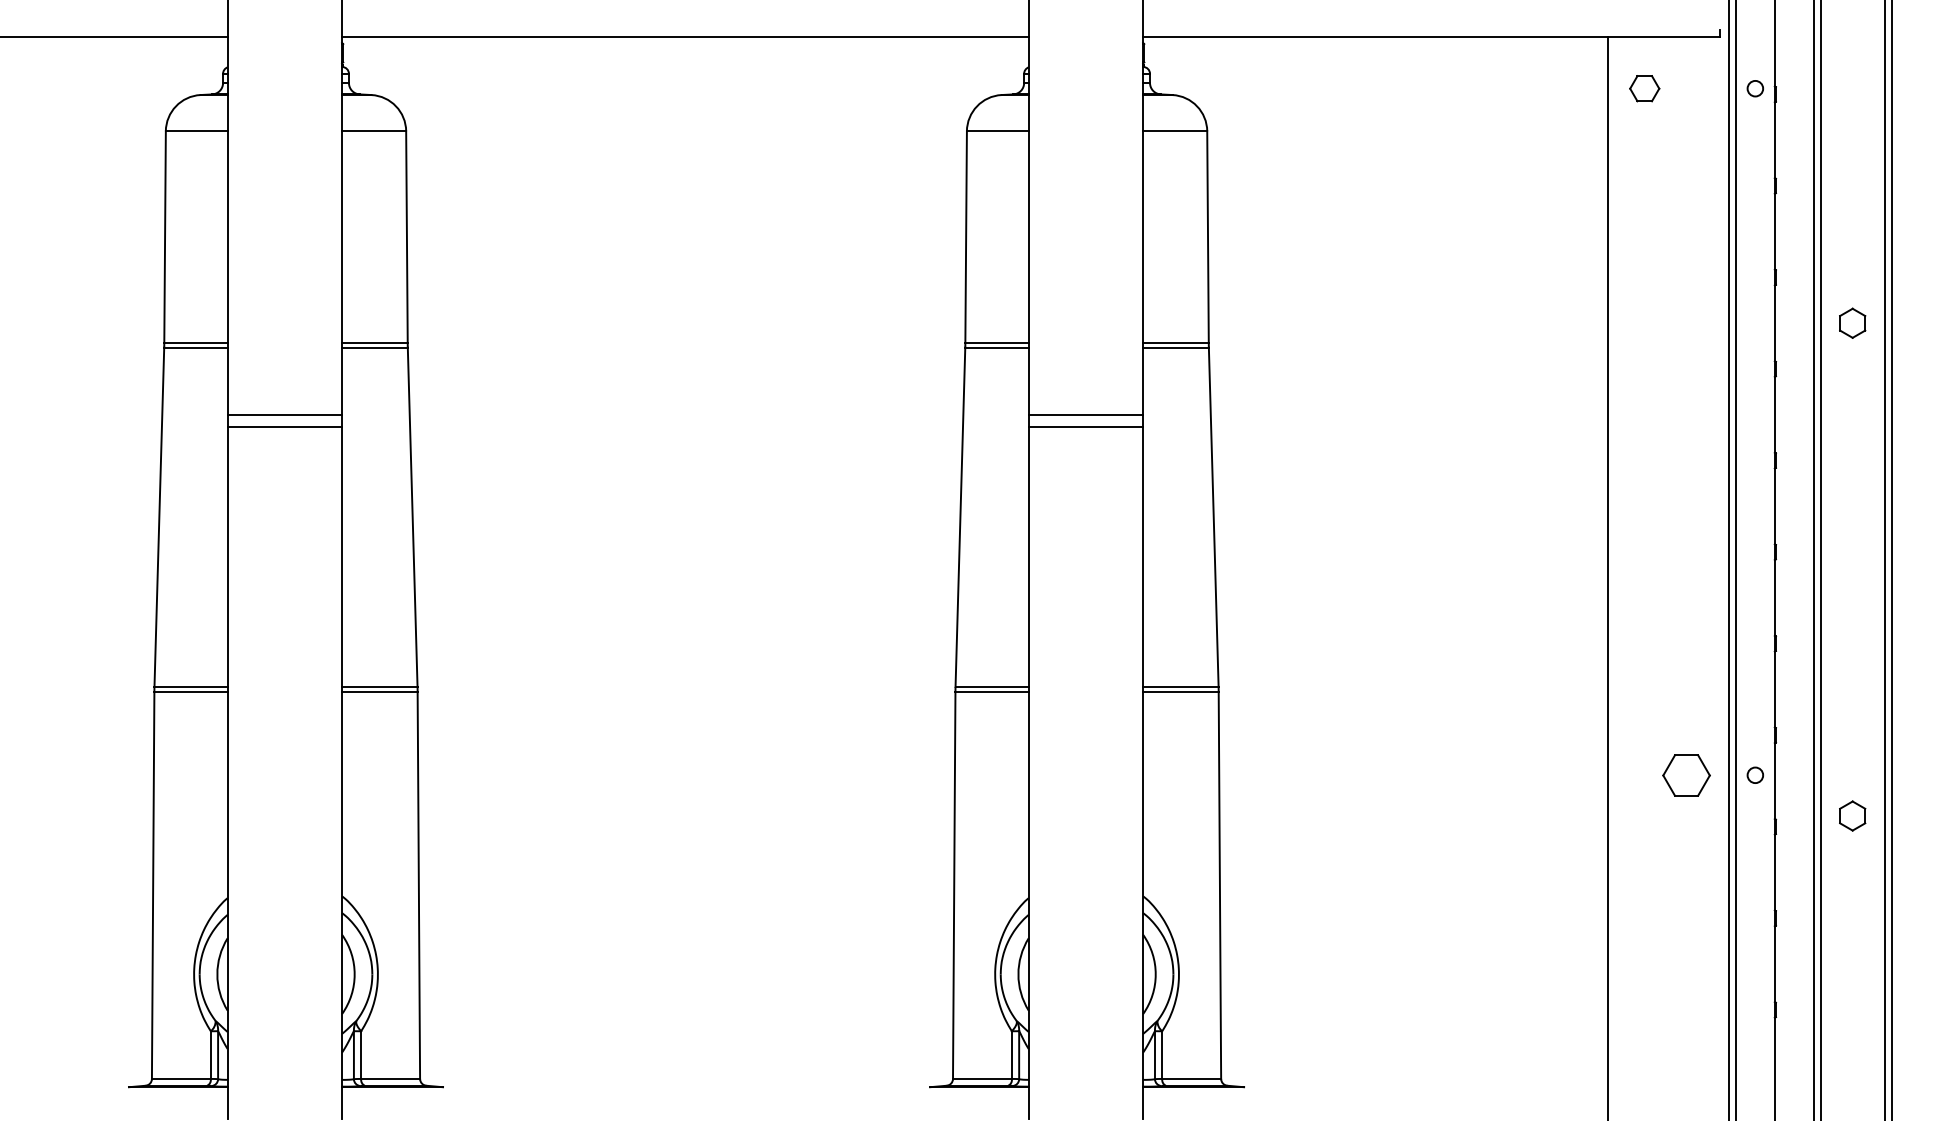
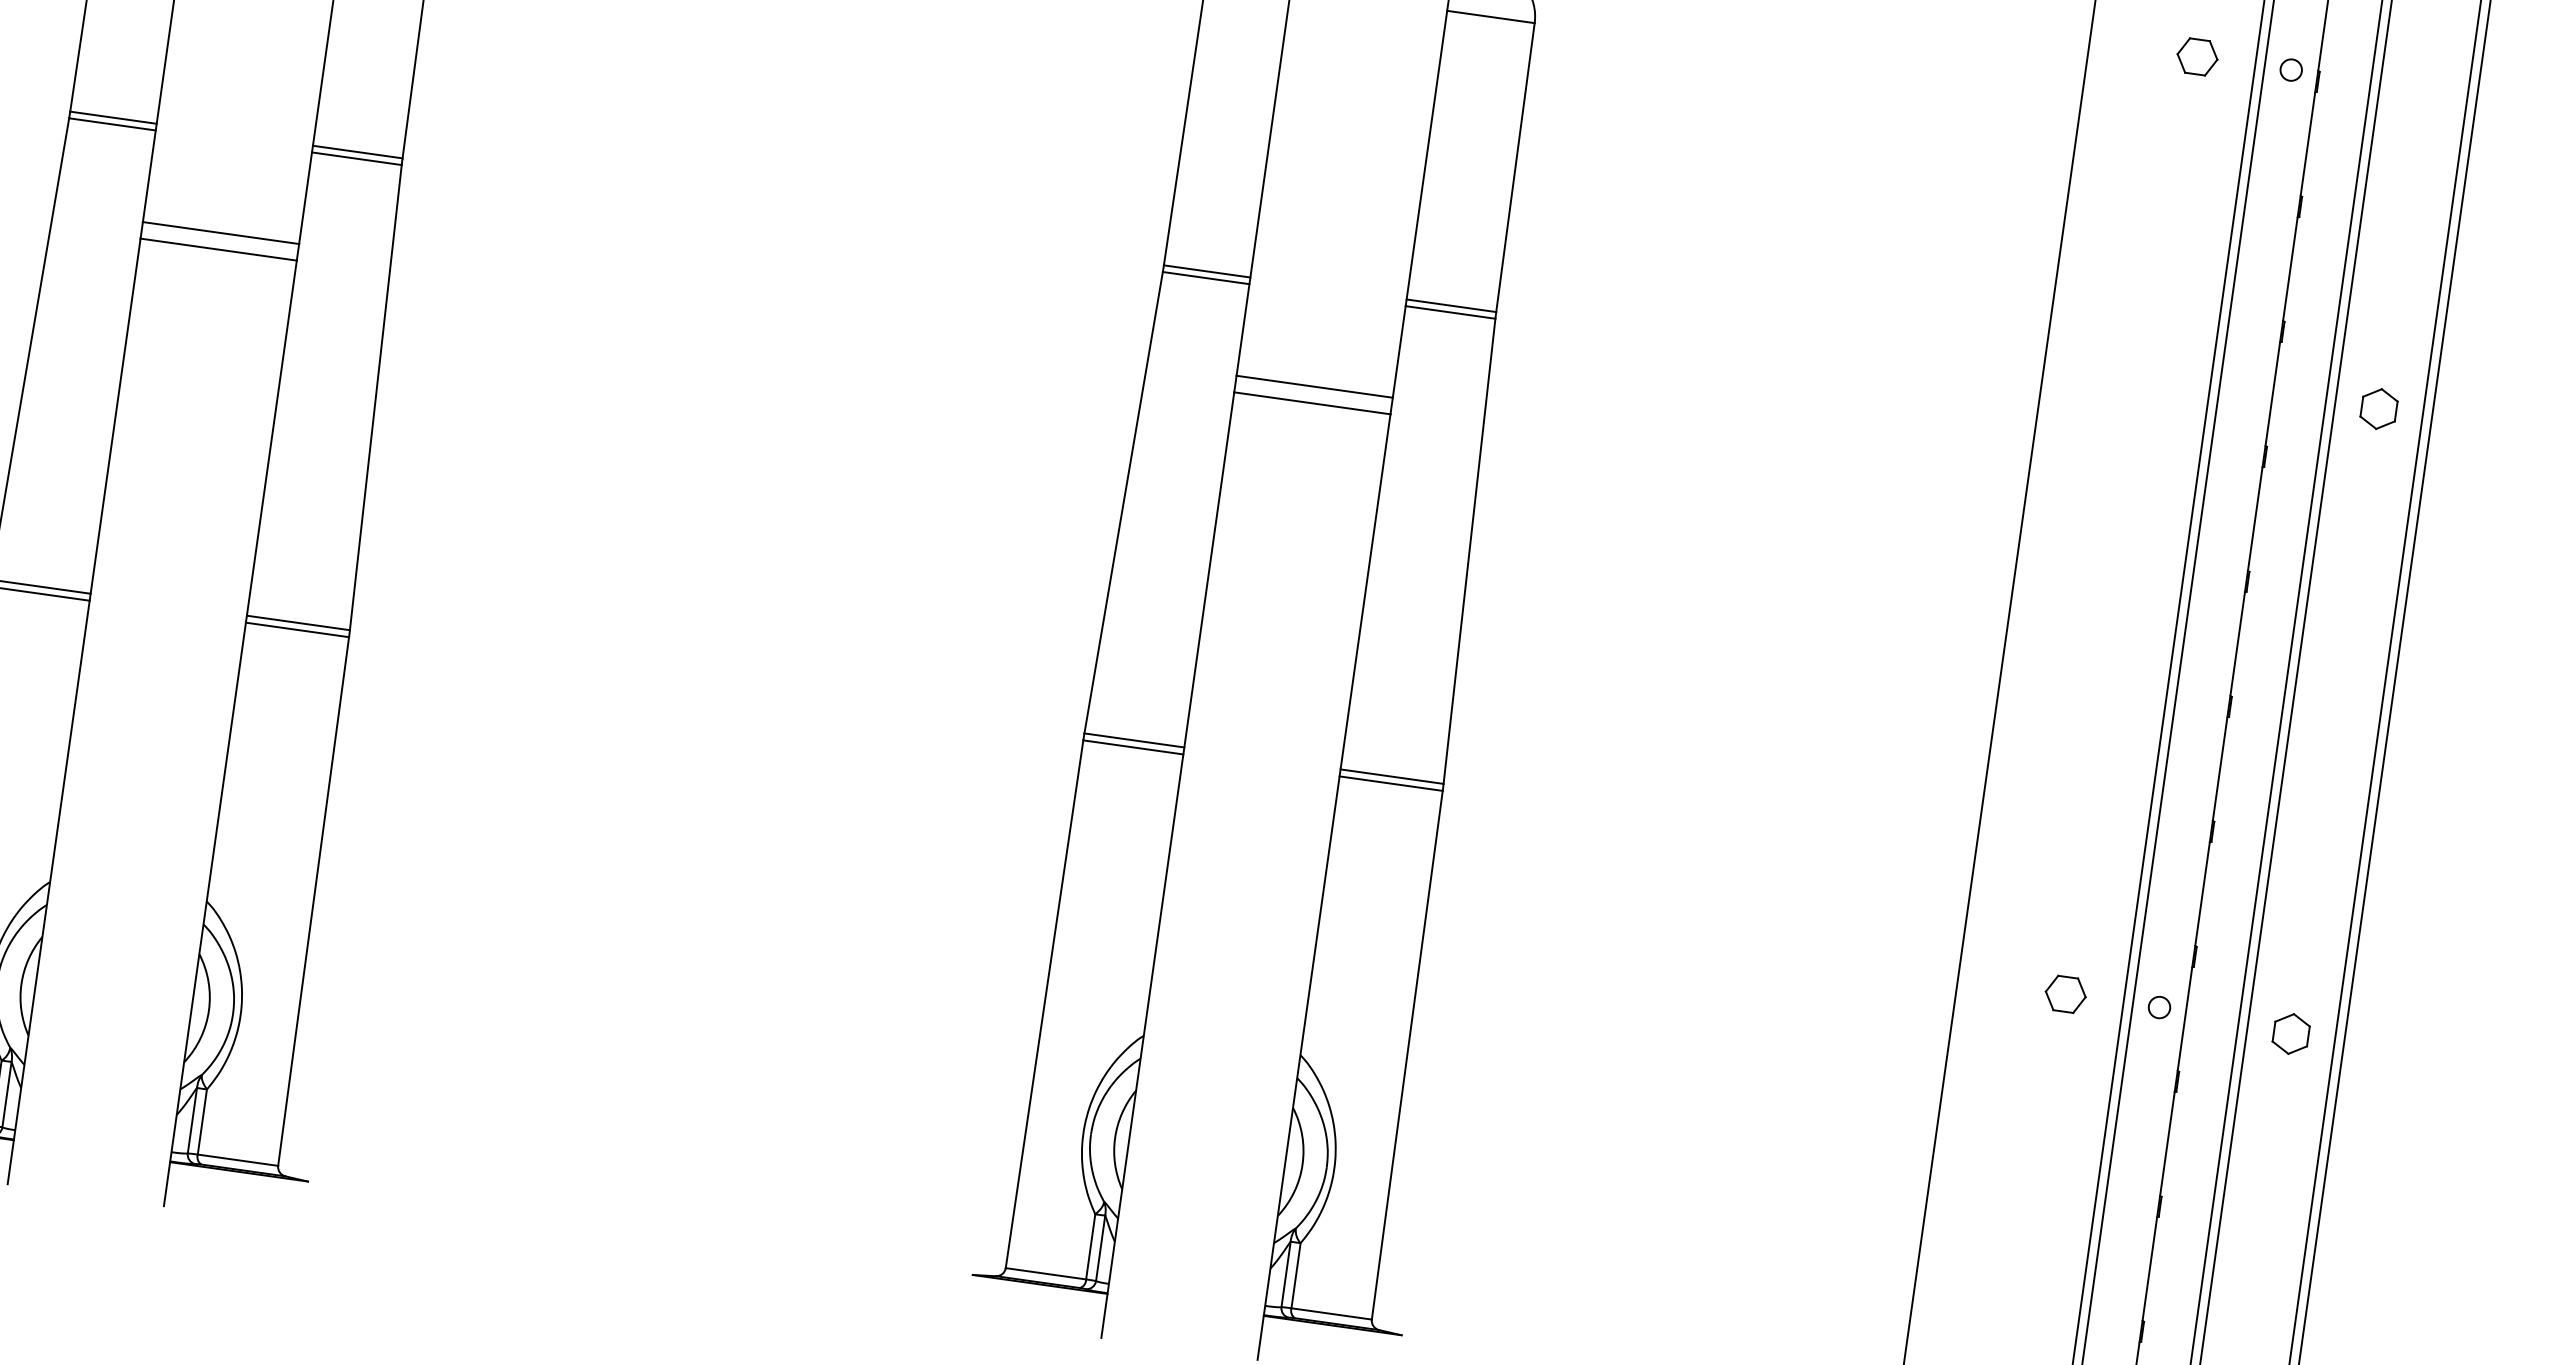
part: (1644, 88) -> (2197, 56), moved
part: (1686, 774) -> (2065, 993), size x0.62
part: (1852, 815) -> (2291, 1033), moved

